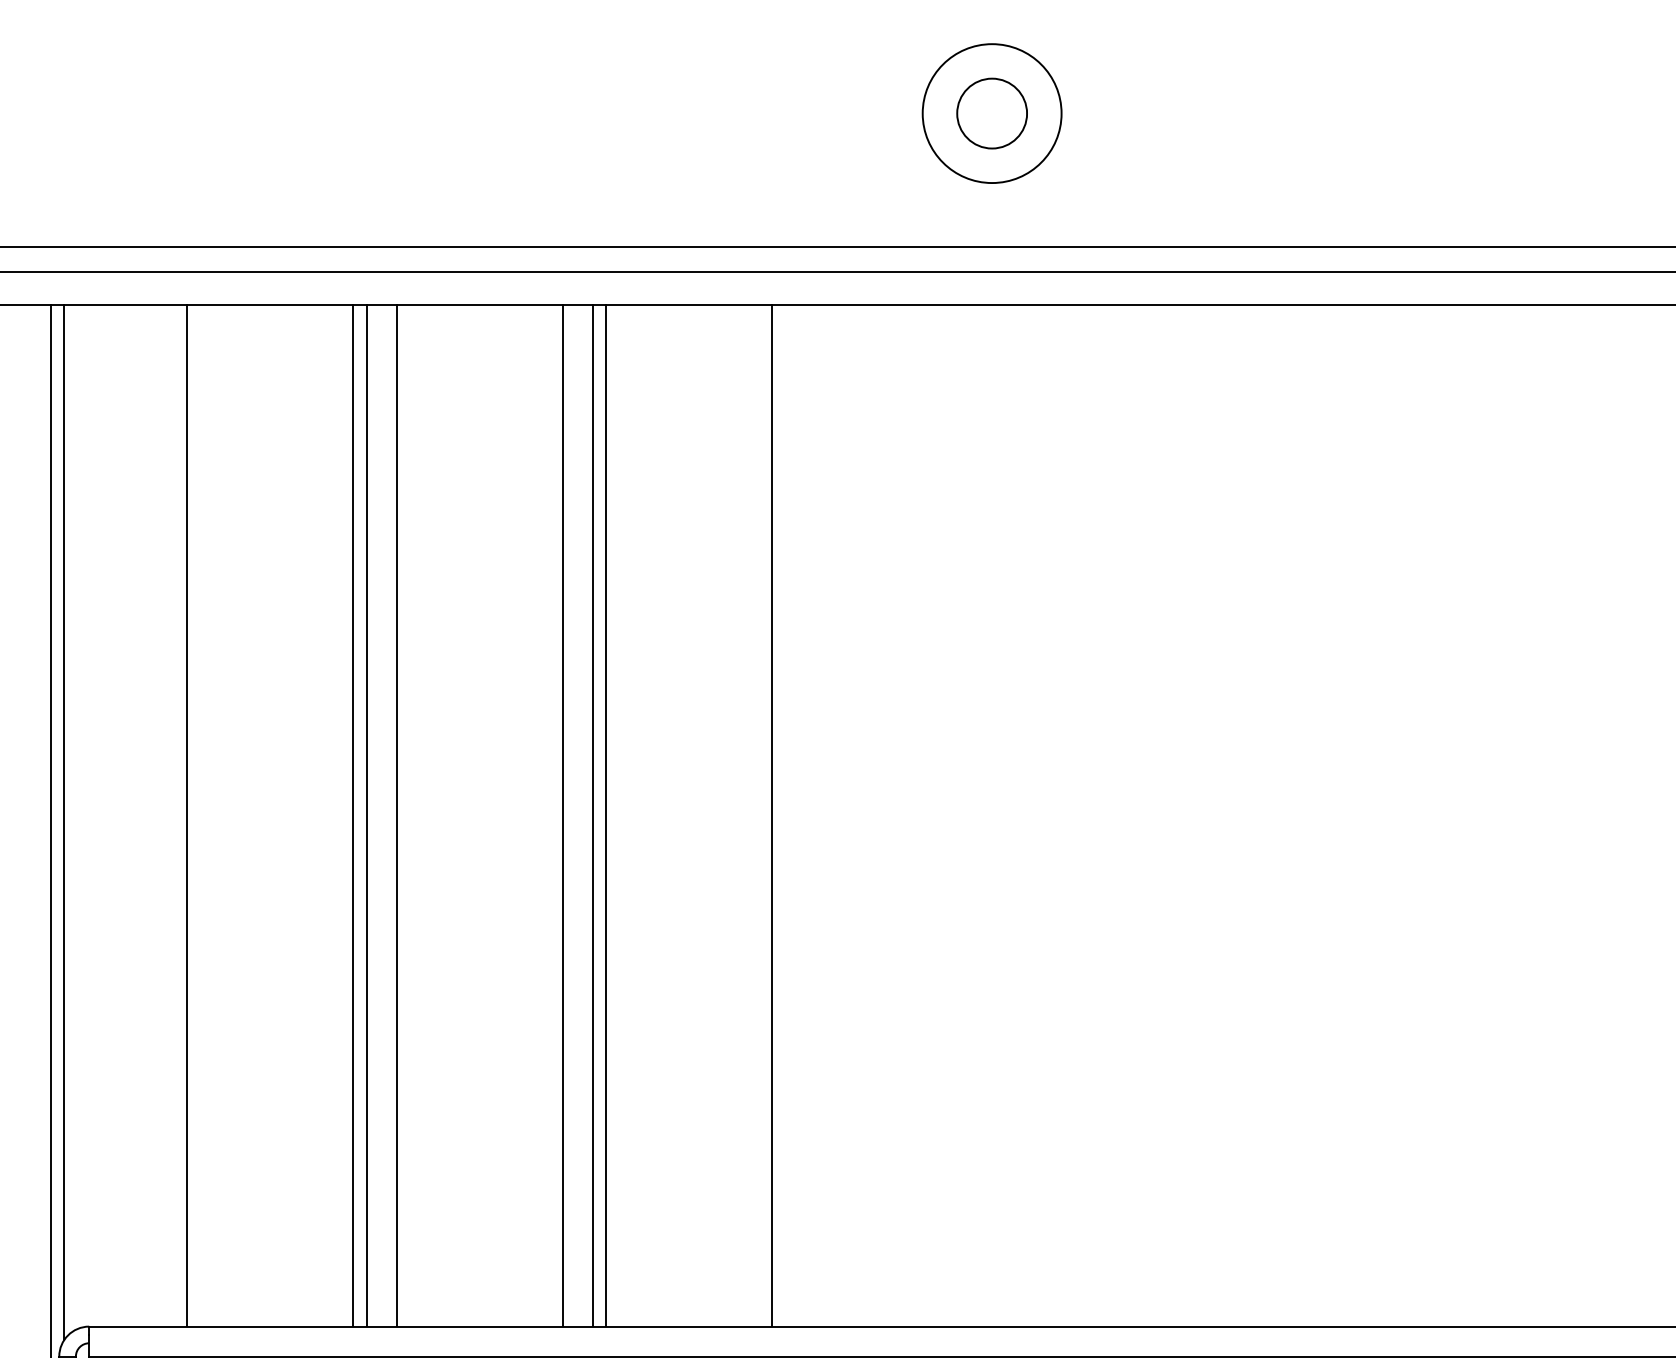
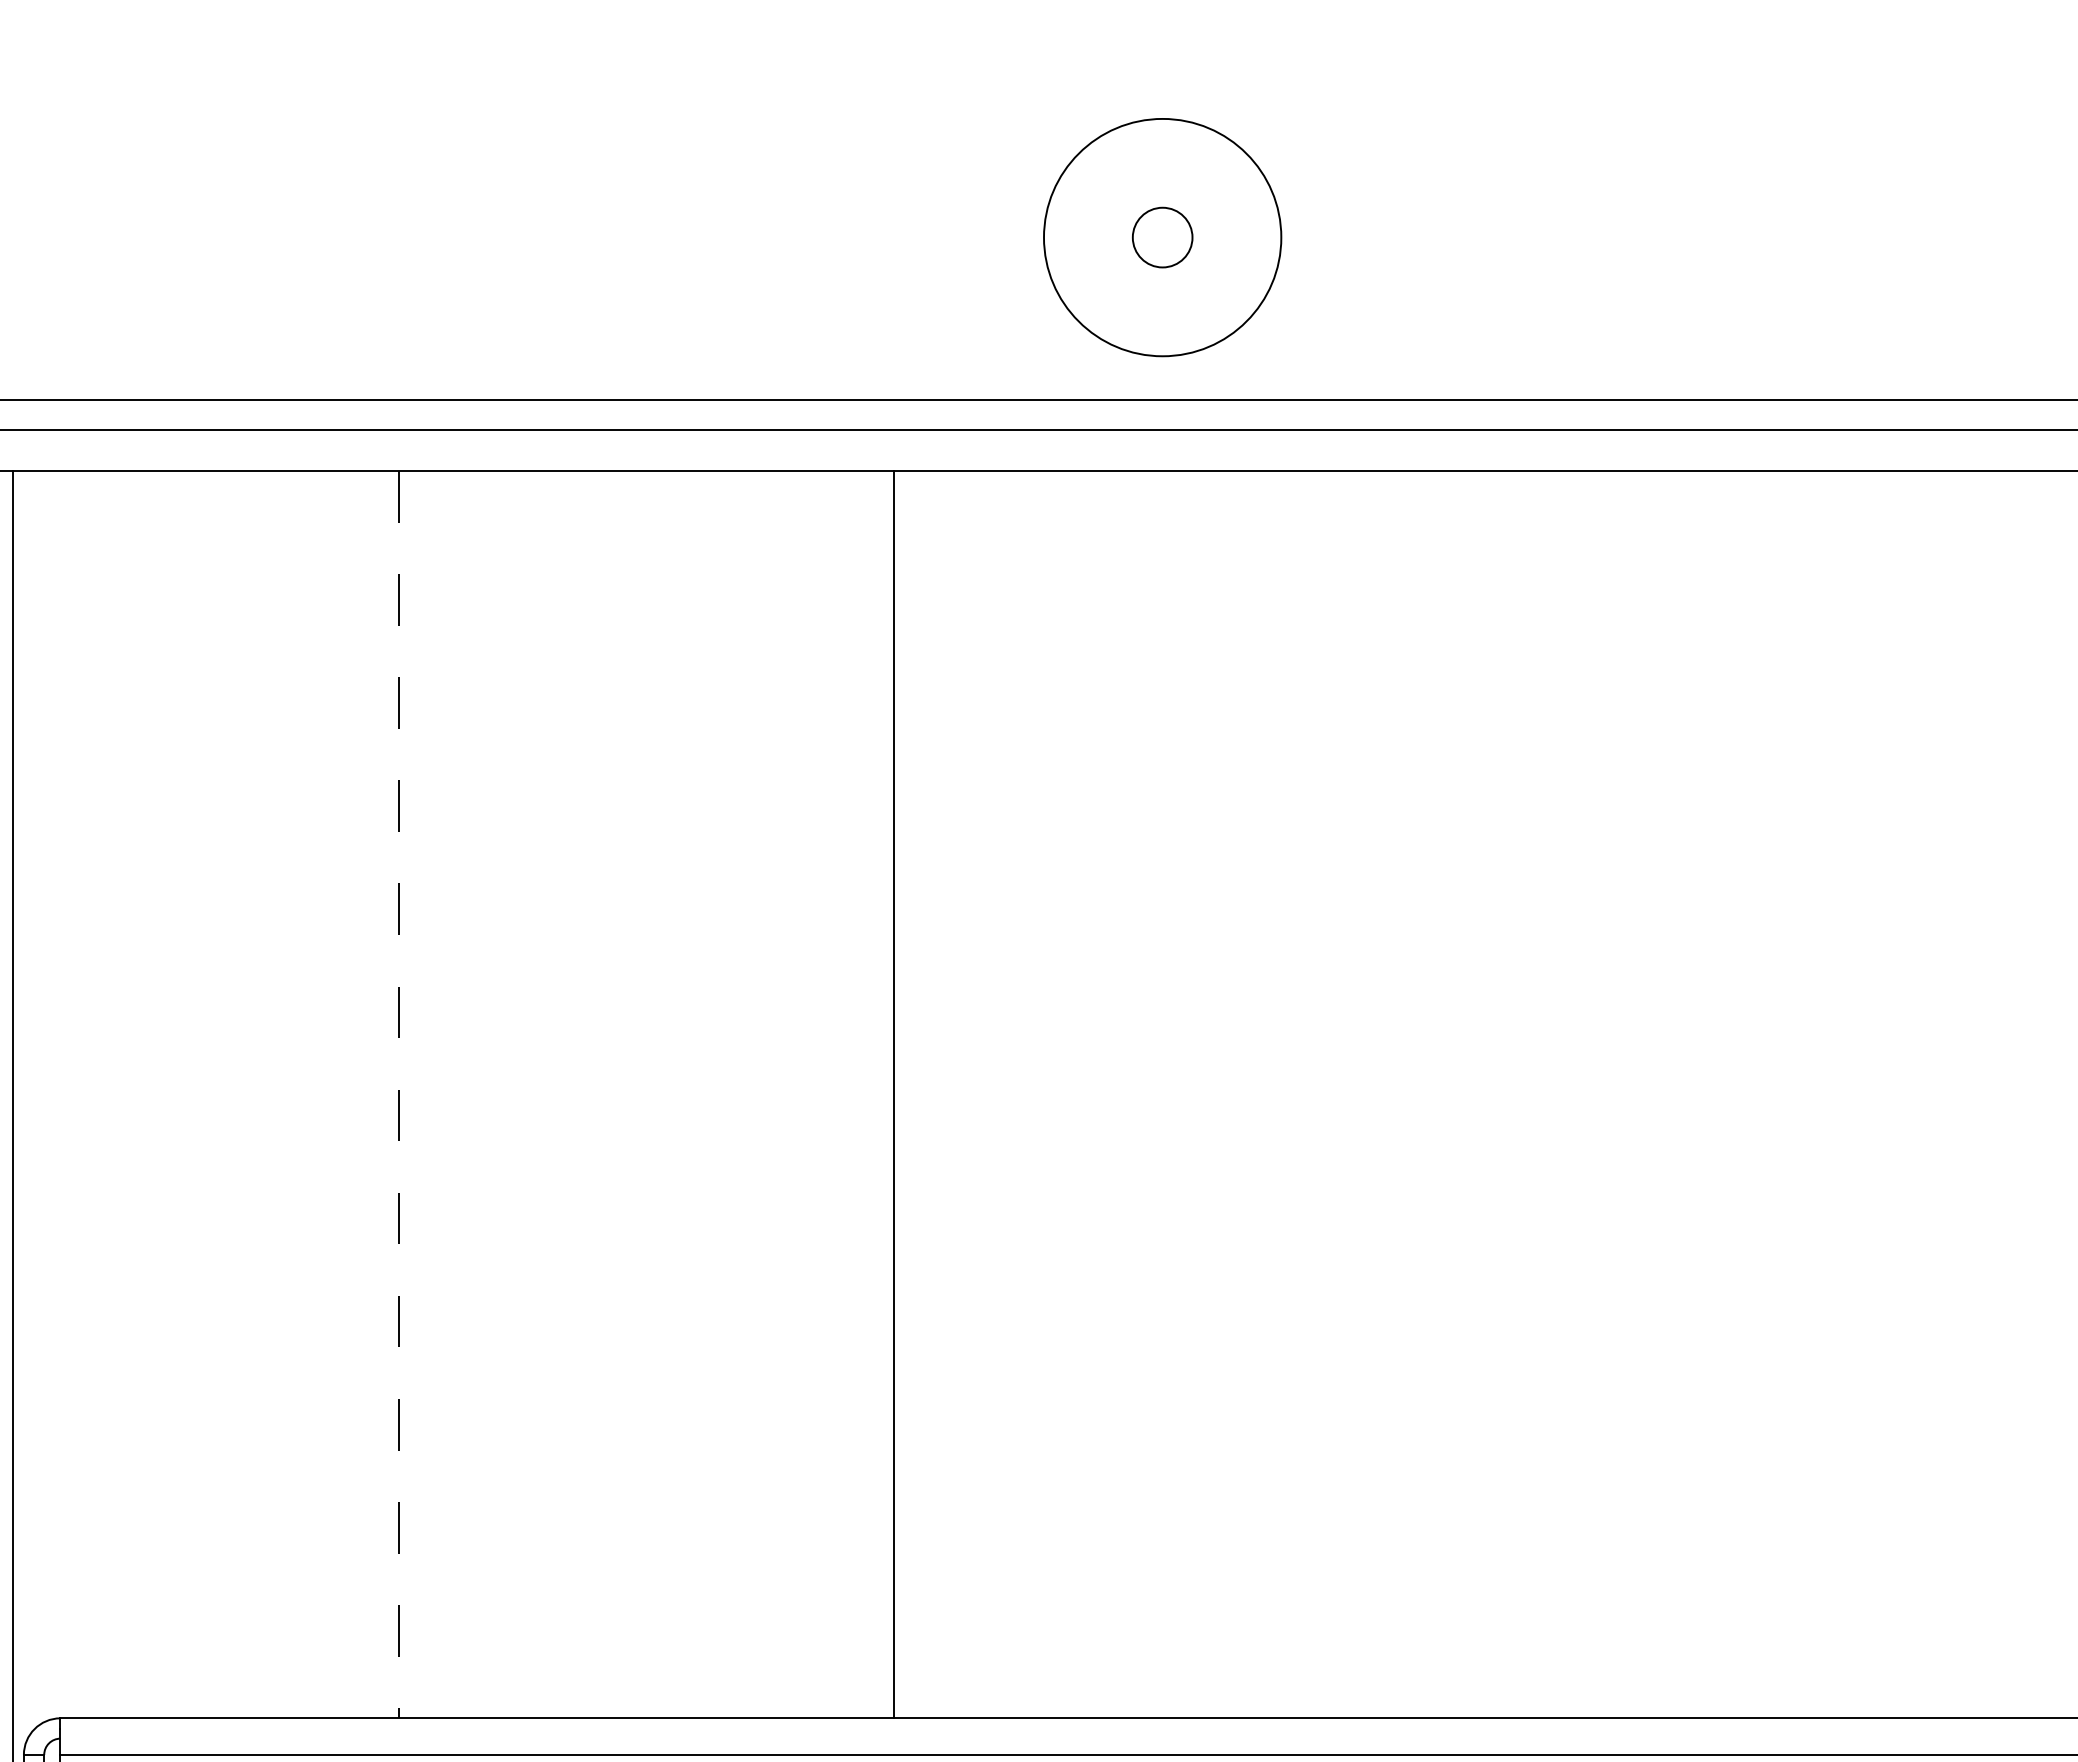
circle: (992, 113) -> (1162, 237), size x0.7
circle: (992, 113) -> (1162, 237), size x1.4
line: (186, 815) -> (179, 1094), removed
line: (353, 815) -> (382, 1094), removed
line: (366, 815) -> (399, 1094), solid -> dashed
line: (396, 815) -> (435, 1094), removed
line: (562, 815) -> (638, 1094), removed
line: (593, 815) -> (675, 1094), removed
line: (606, 815) -> (691, 1094), removed
line: (63, 822) -> (29, 1102), removed

